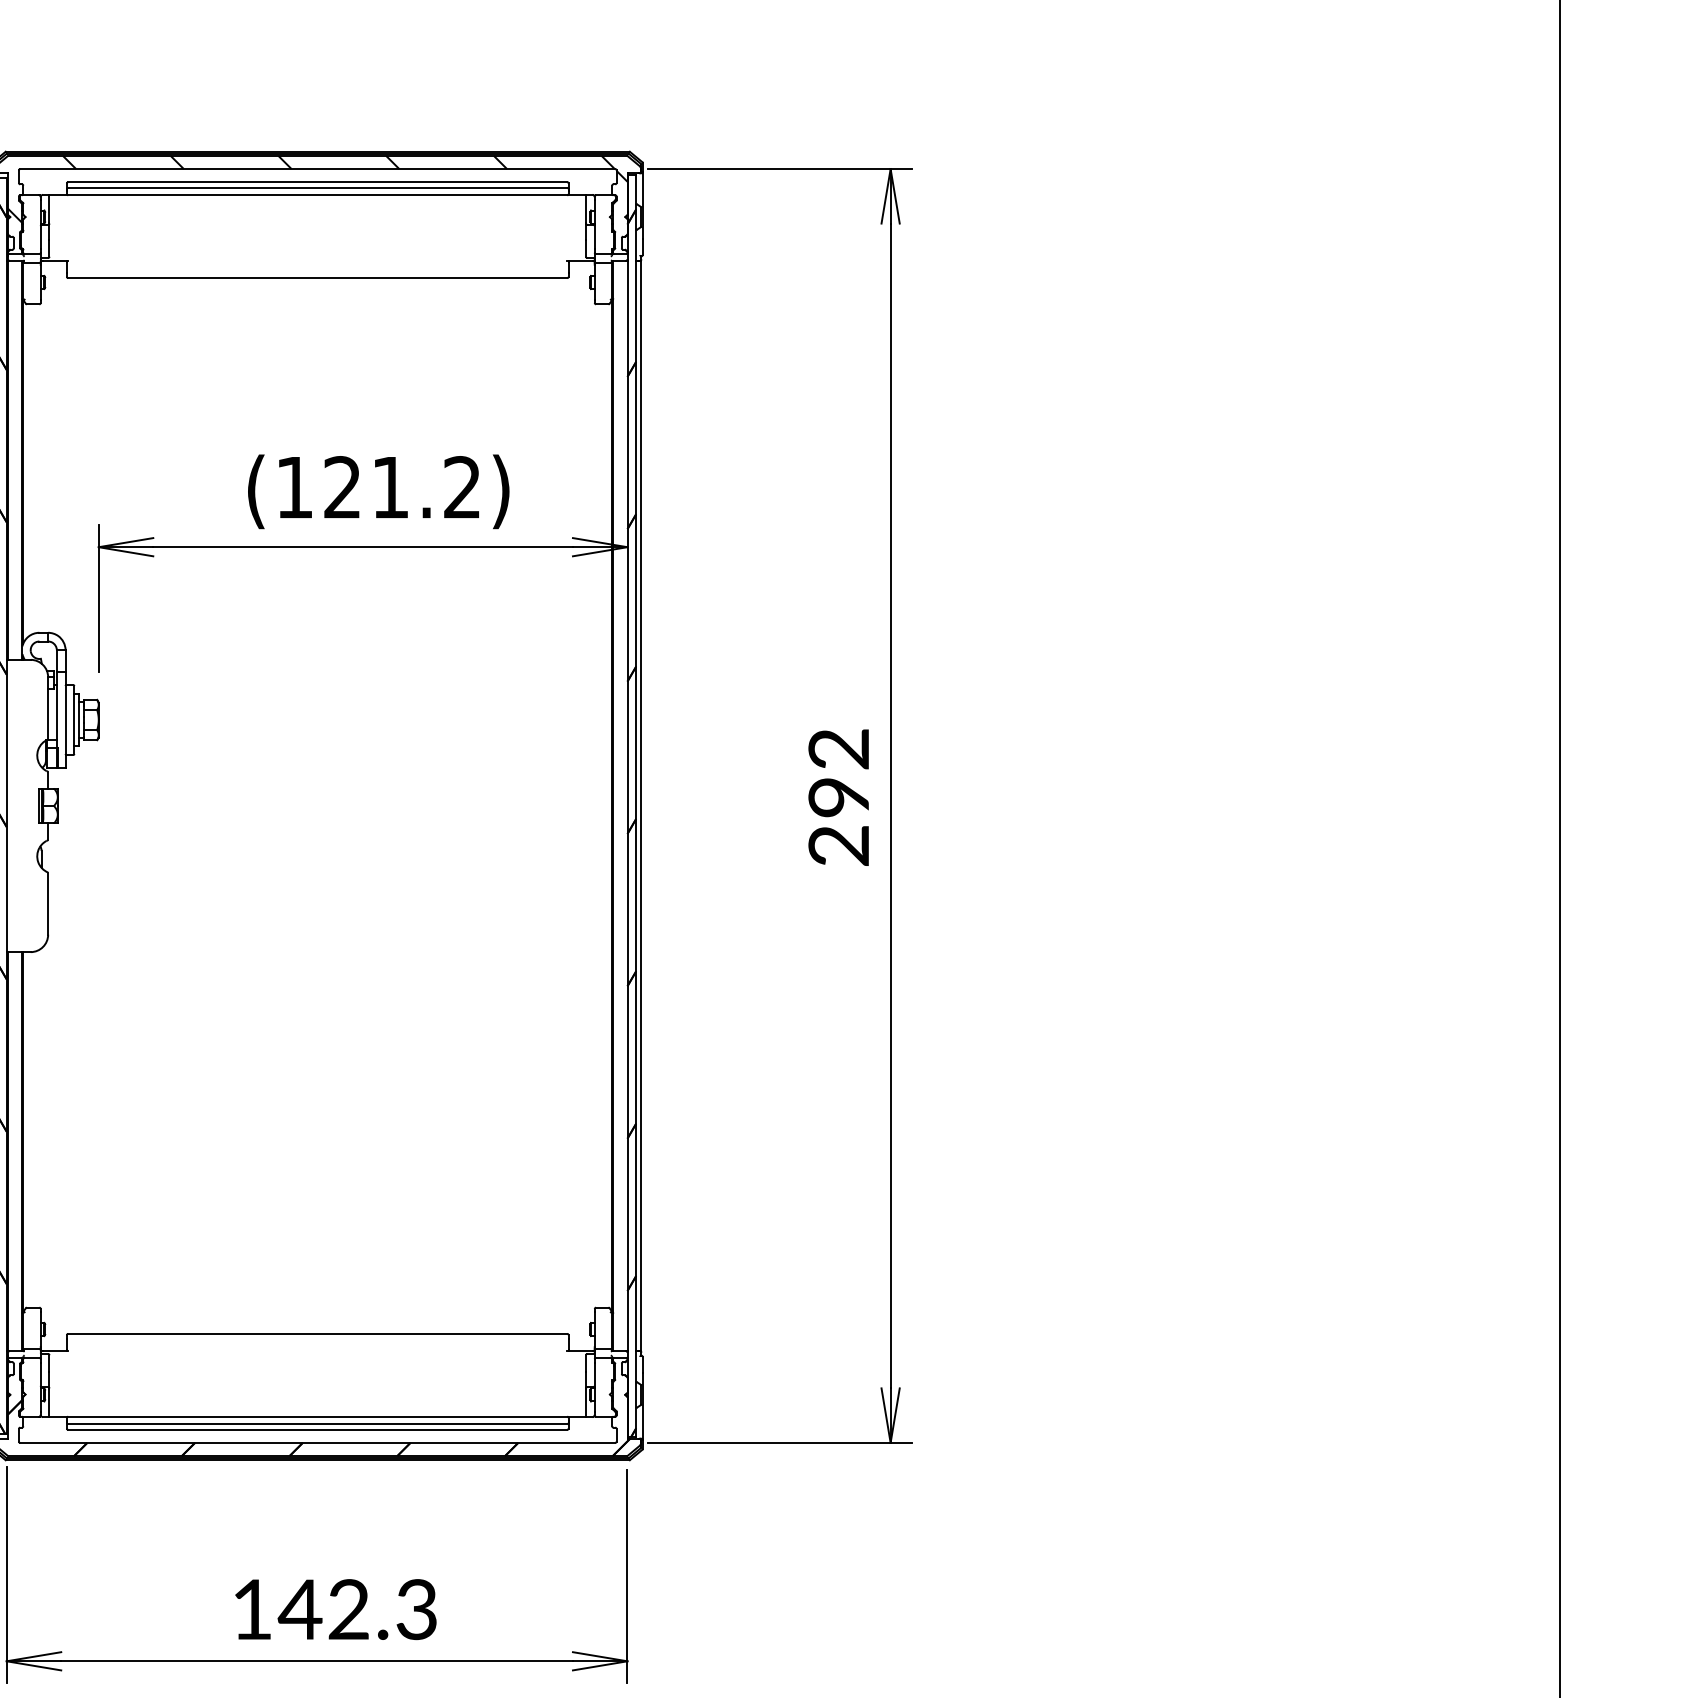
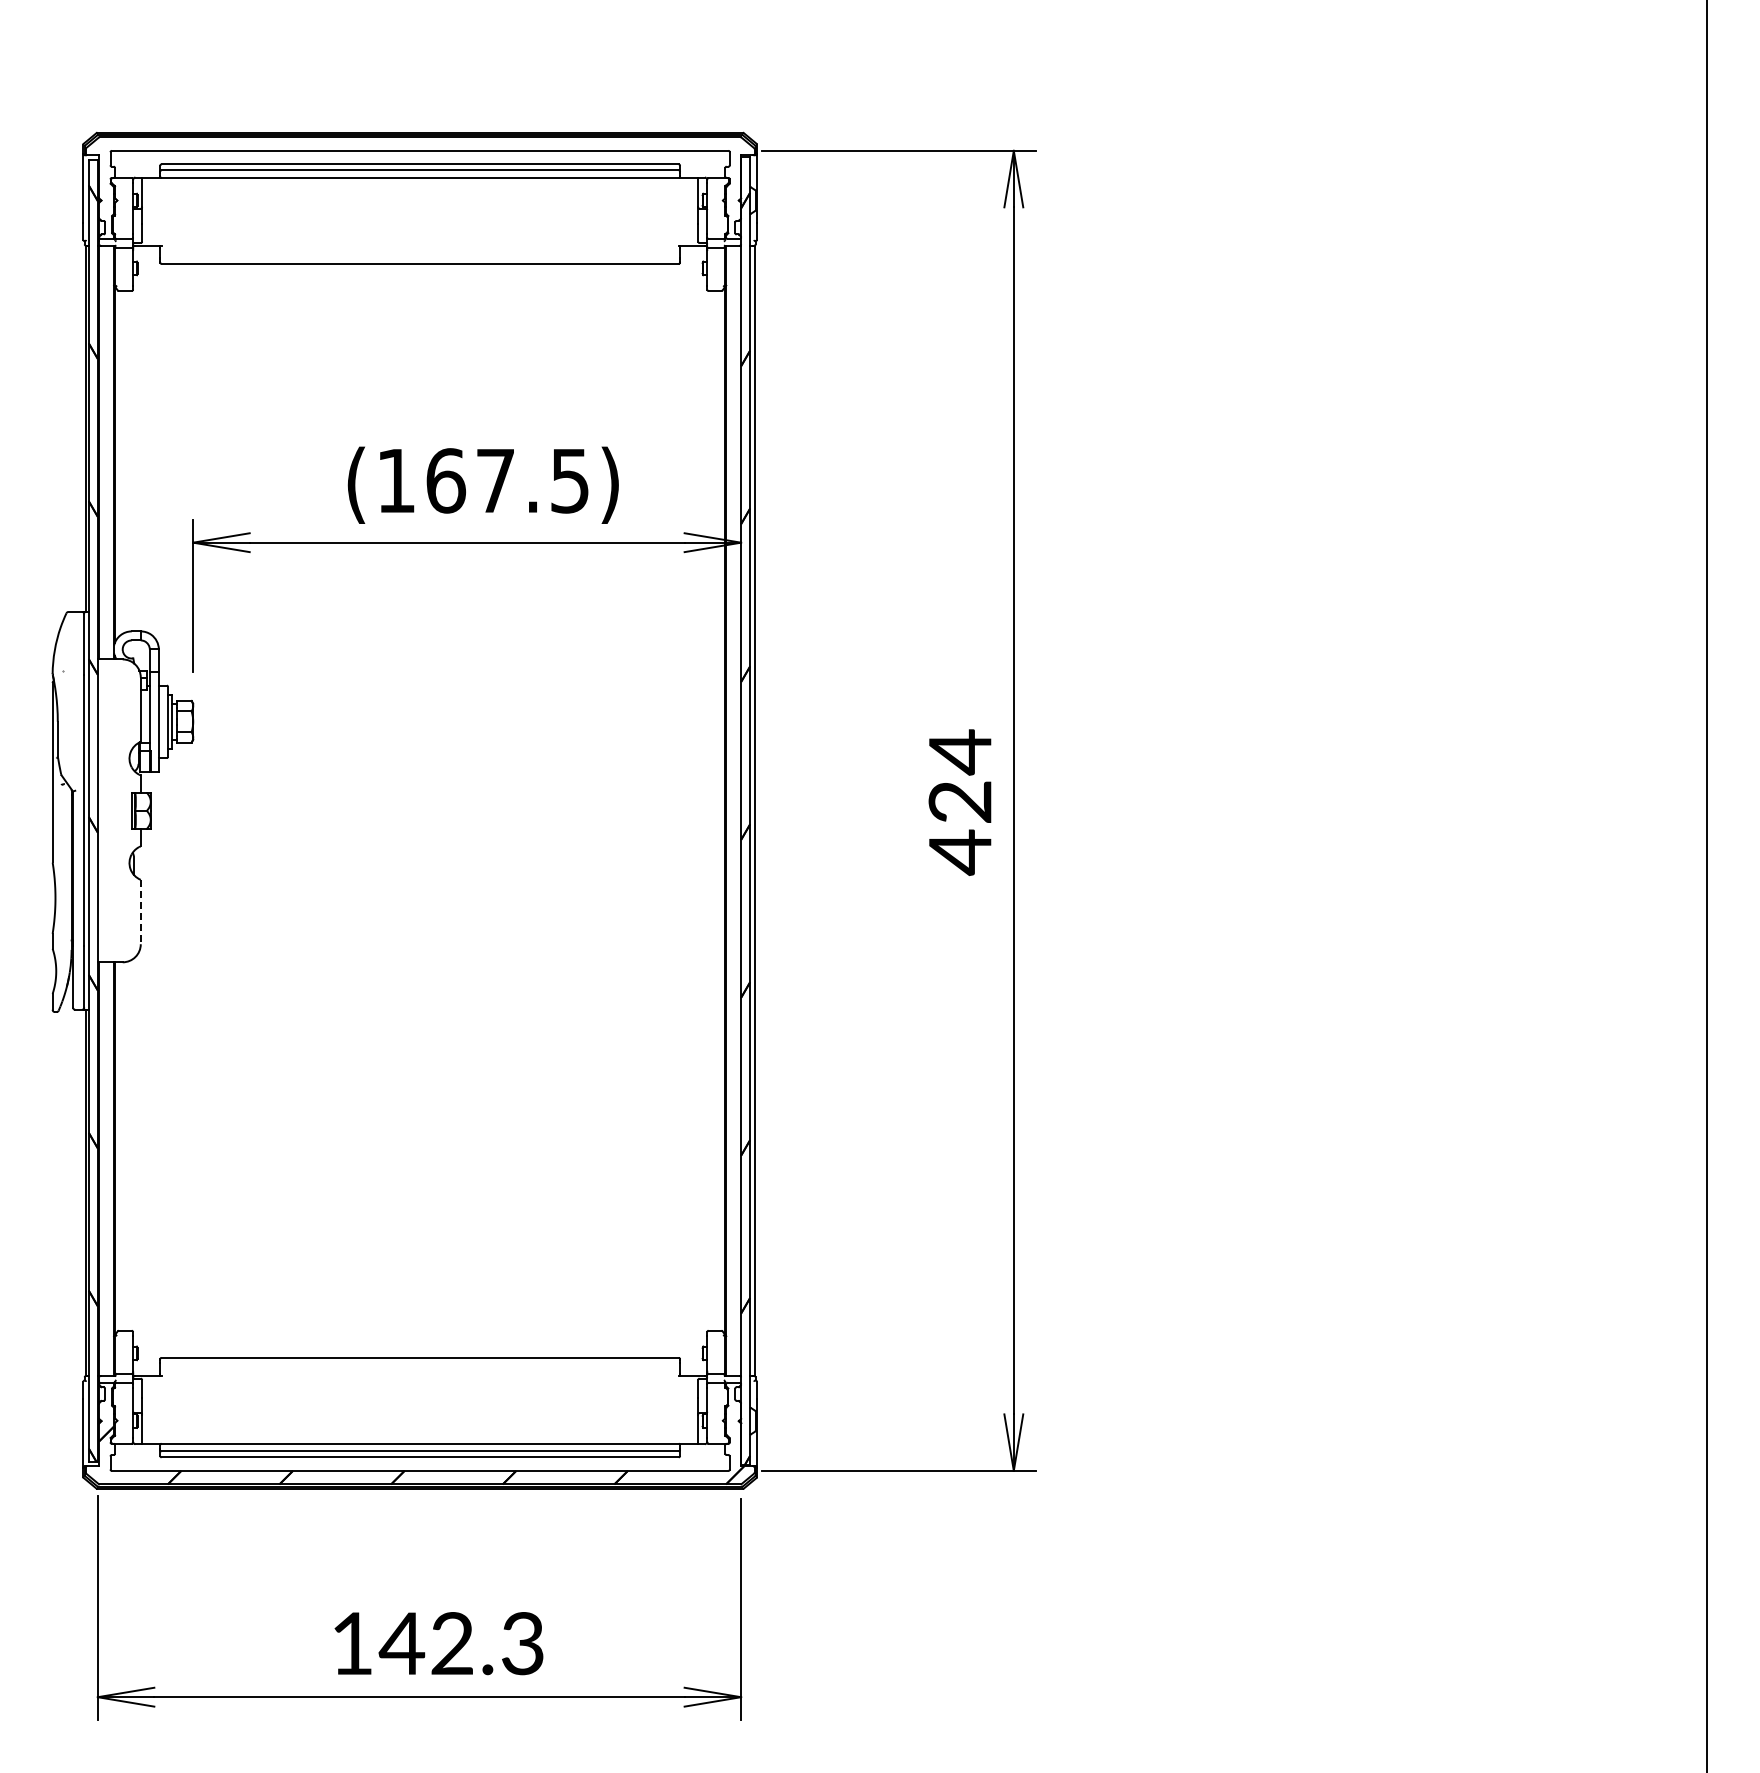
hatch: (318, 188) -> (420, 171), removed
text: (402, 487) -> (507, 480), (121.2) -> (167.5)
text: (838, 797) -> (959, 802), 292 -> 424
line: (47, 904) -> (140, 912), solid -> dashed

